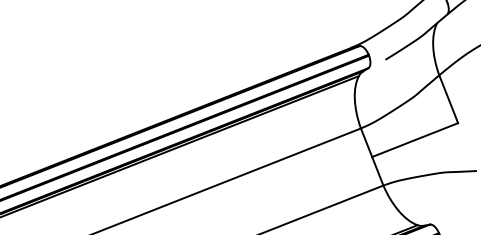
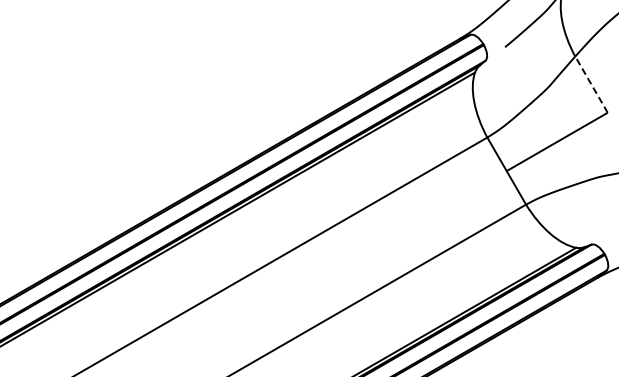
line: (448, 99) -> (591, 84), solid -> dashed

